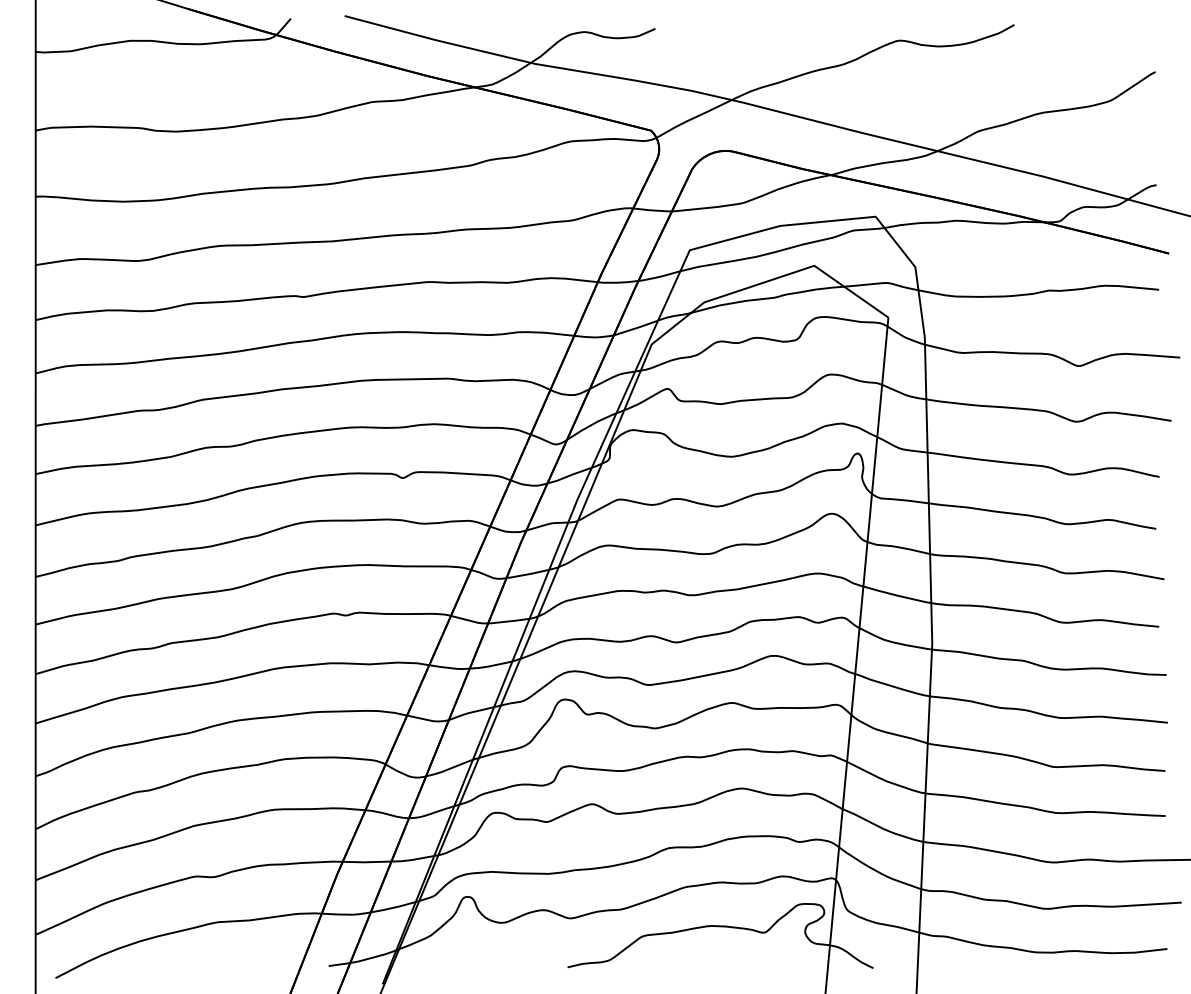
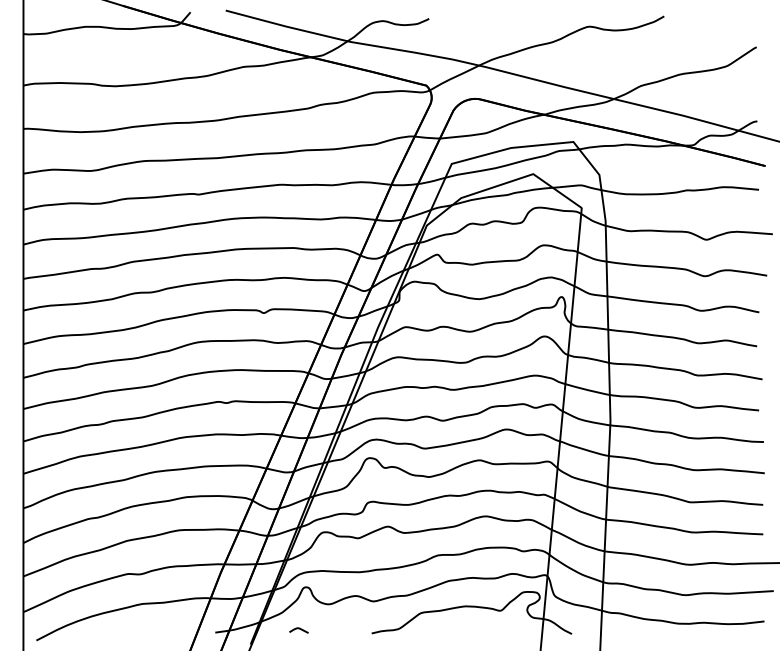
curve: (455, 961) -> (298, 629), added

